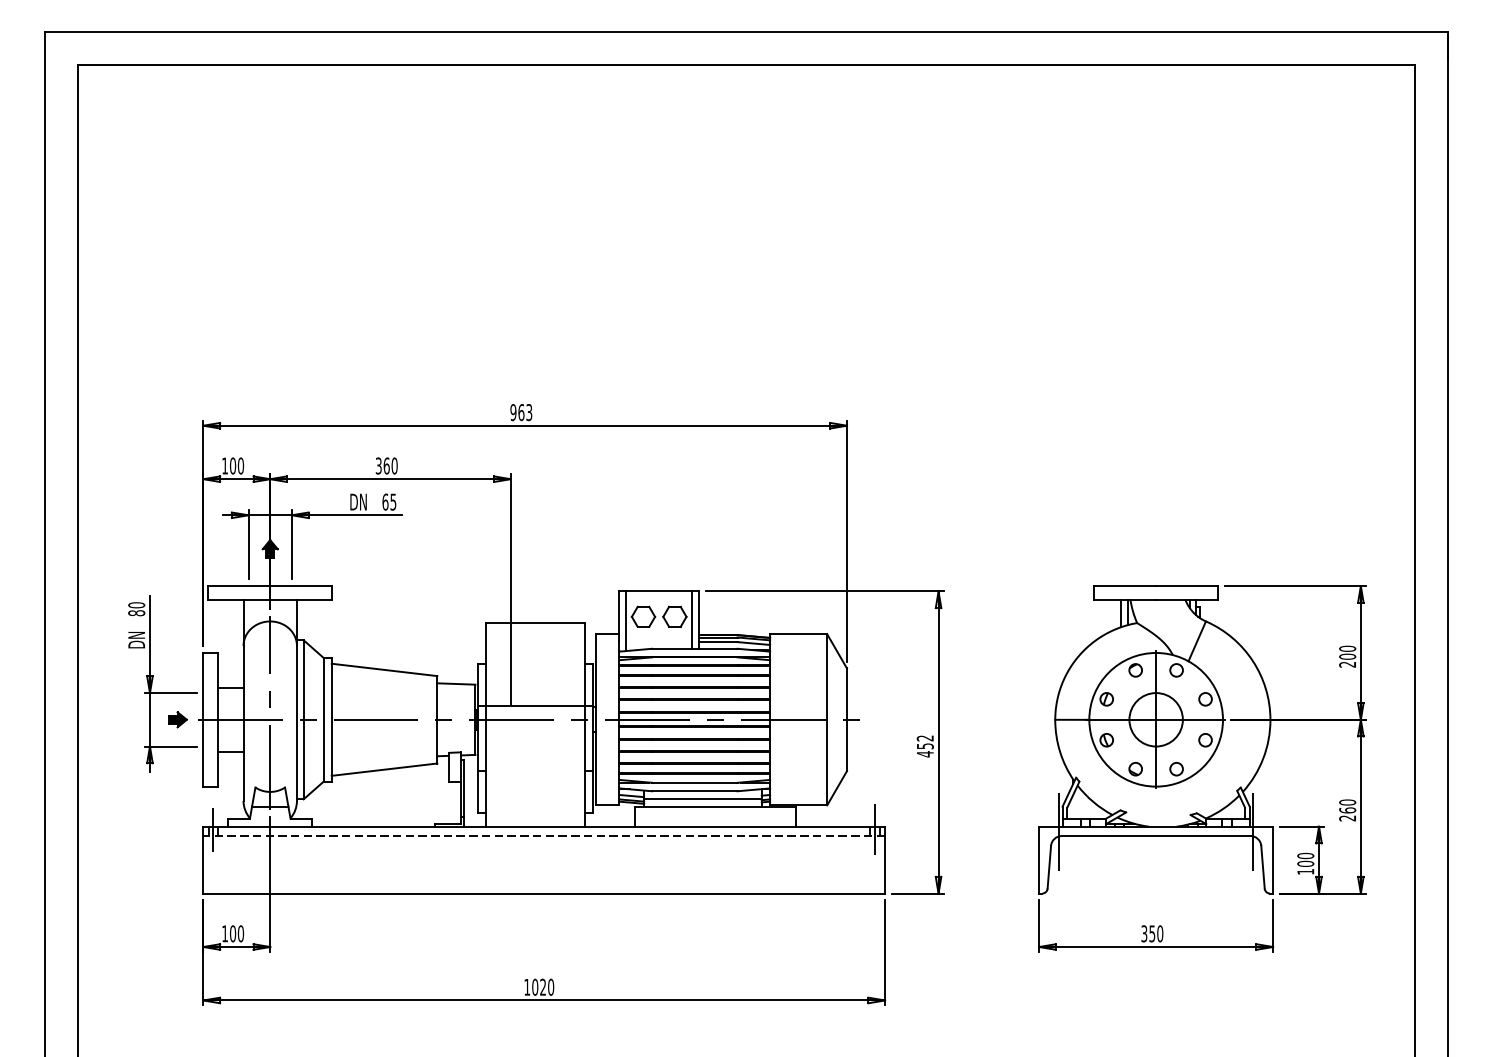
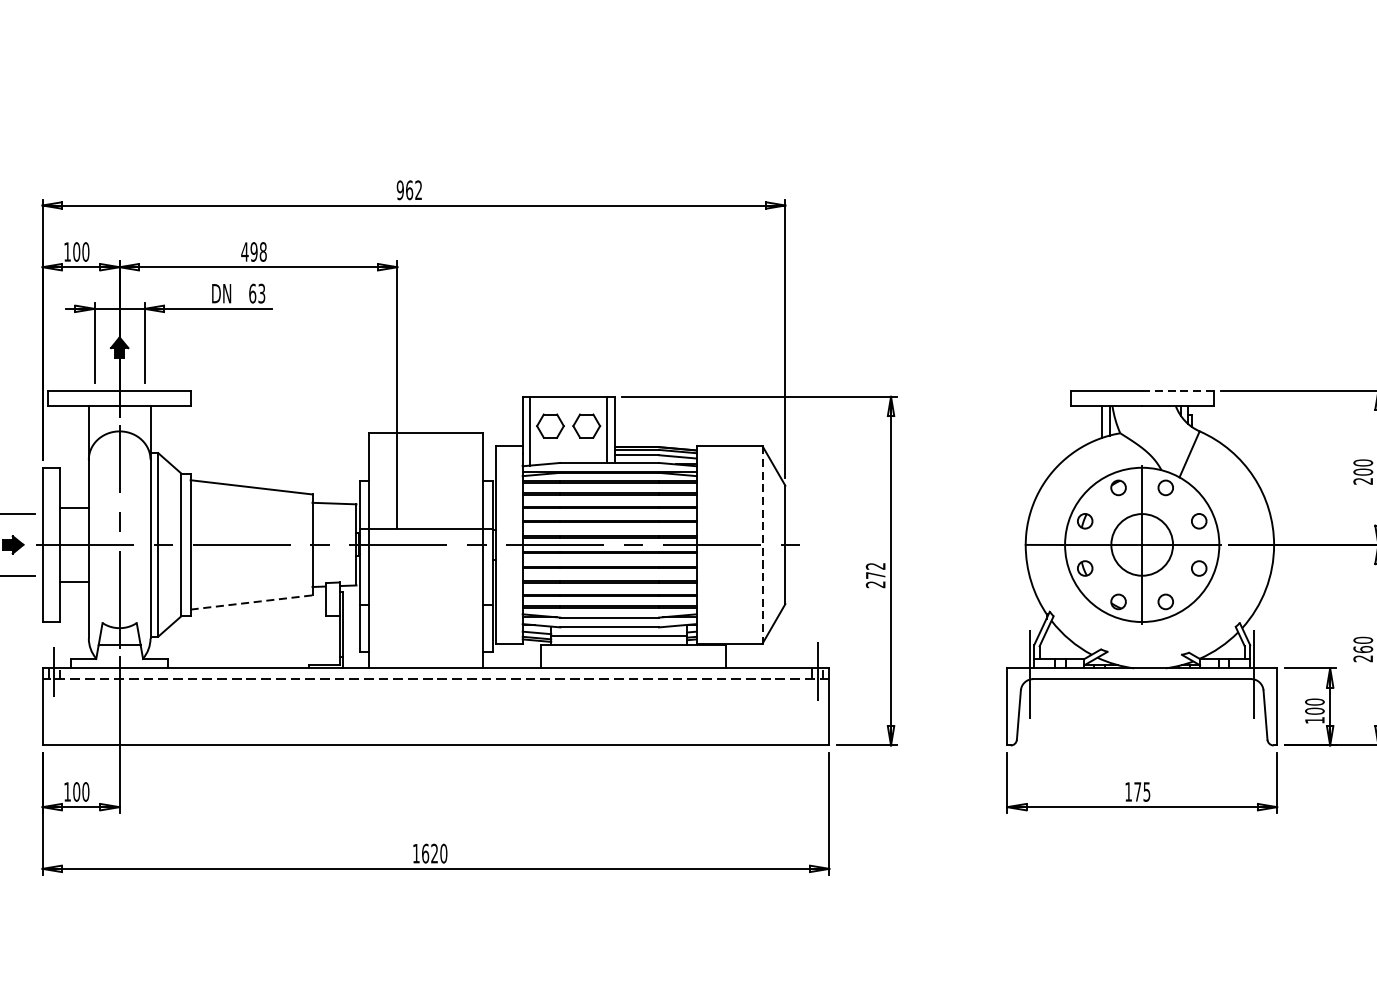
text: (529, 412) -> (418, 190), 963 -> 962
text: (386, 465) -> (253, 251), 360 -> 498
text: (393, 501) -> (261, 292), 65 -> 63
line: (1187, 586) -> (1178, 391), solid -> dashed
line: (827, 719) -> (762, 544), solid -> dashed
text: (924, 750) -> (874, 580), 452 -> 272
line: (385, 769) -> (252, 602), solid -> dashed
text: (1152, 933) -> (1137, 791), 350 -> 175
text: (535, 986) -> (425, 852), 1020 -> 1620

